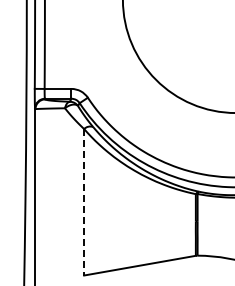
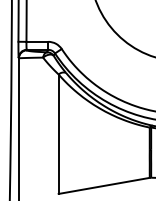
line: (84, 202) -> (58, 134), dashed -> solid

